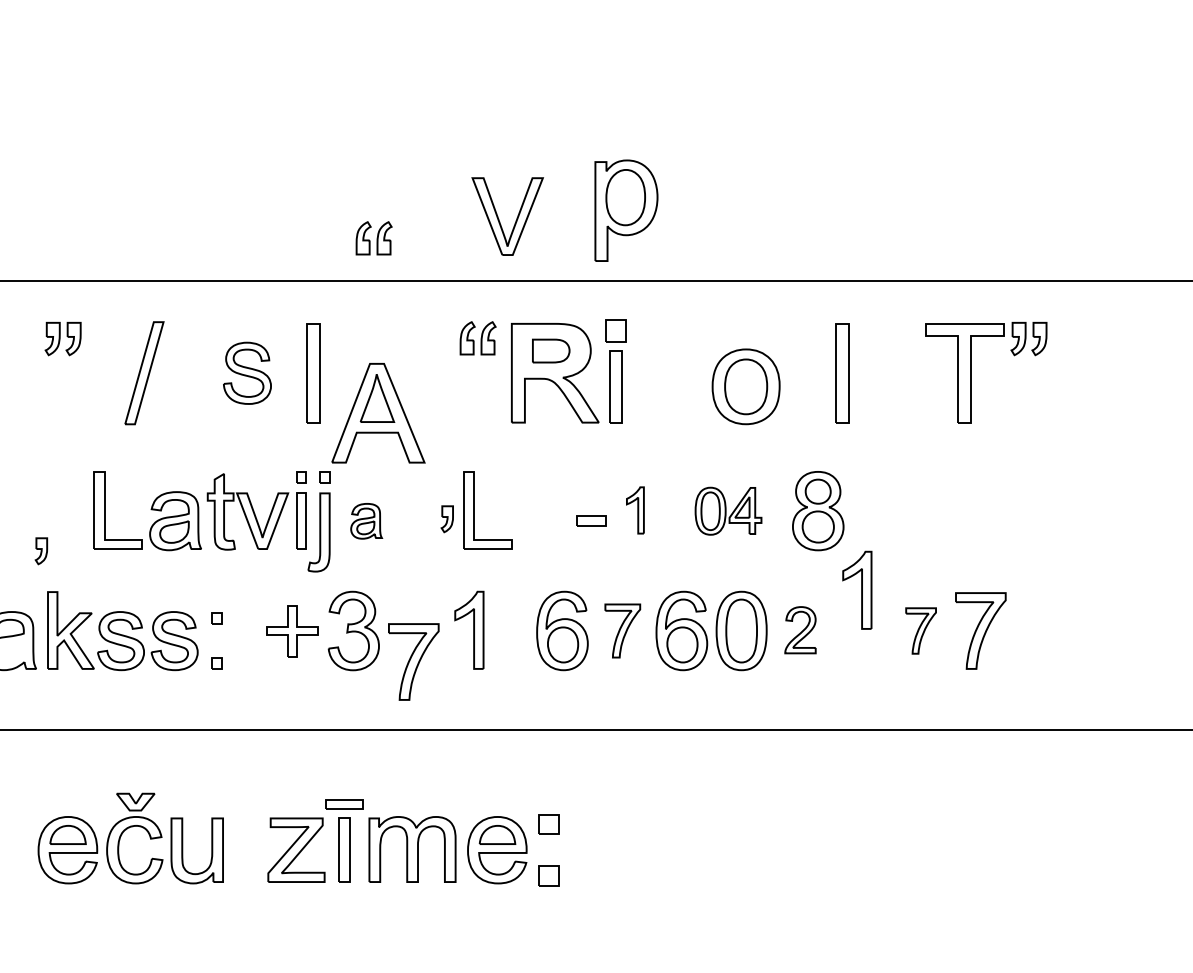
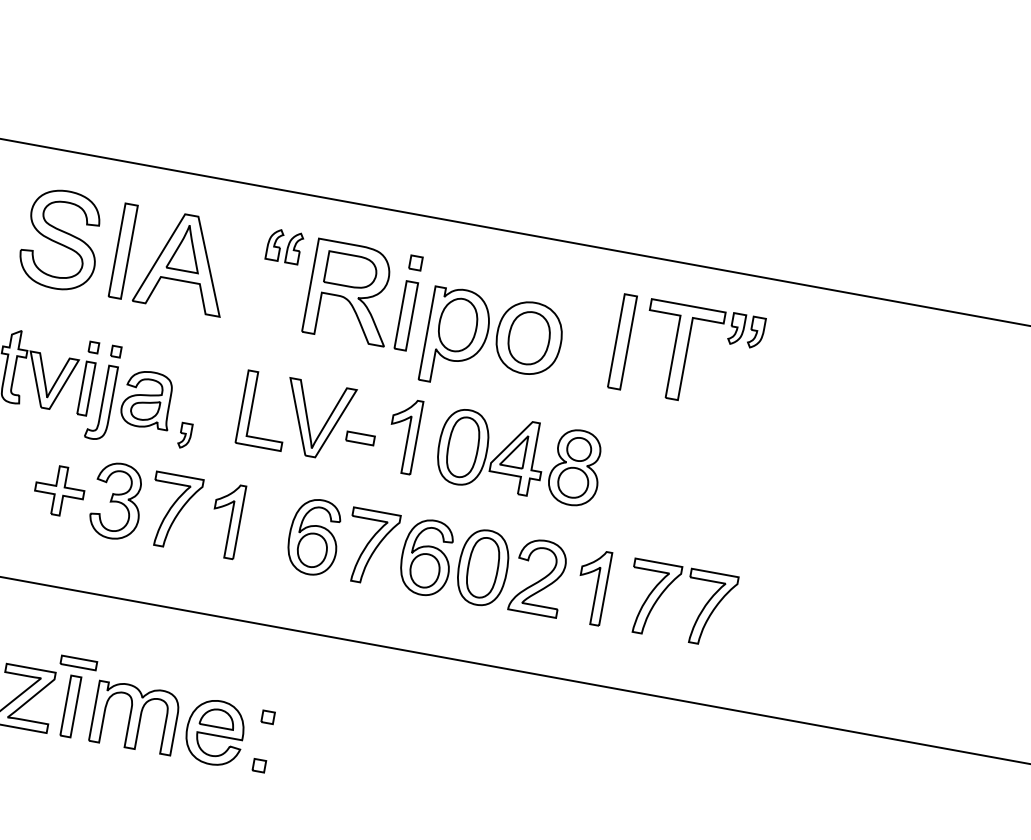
part: (626, 210) -> (456, 337), moved
part: (499, 219) -> (308, 421), moved
part: (373, 238) -> (203, 134), removed
part: (615, 330) -> (415, 262), size x0.62
part: (551, 350) -> (351, 270), size x1.43
part: (971, 372) -> (686, 352), moved
part: (247, 373) -> (61, 240), size x1.67
part: (378, 413) -> (184, 262), moved
part: (635, 510) -> (403, 435), size x1.67
part: (728, 511) -> (491, 452), size x1.67
part: (446, 519) -> (184, 435), moved
part: (366, 521) -> (147, 400), size x1.67
part: (857, 589) -> (592, 586), moved
part: (800, 629) -> (538, 576), size x1.67
part: (622, 630) -> (370, 546), size x1.43
part: (920, 630) -> (651, 597), size x1.67
part: (413, 661) -> (173, 511), moved
part: (548, 824) -> (267, 717), size x0.62
part: (548, 875) -> (258, 765), size x0.62

